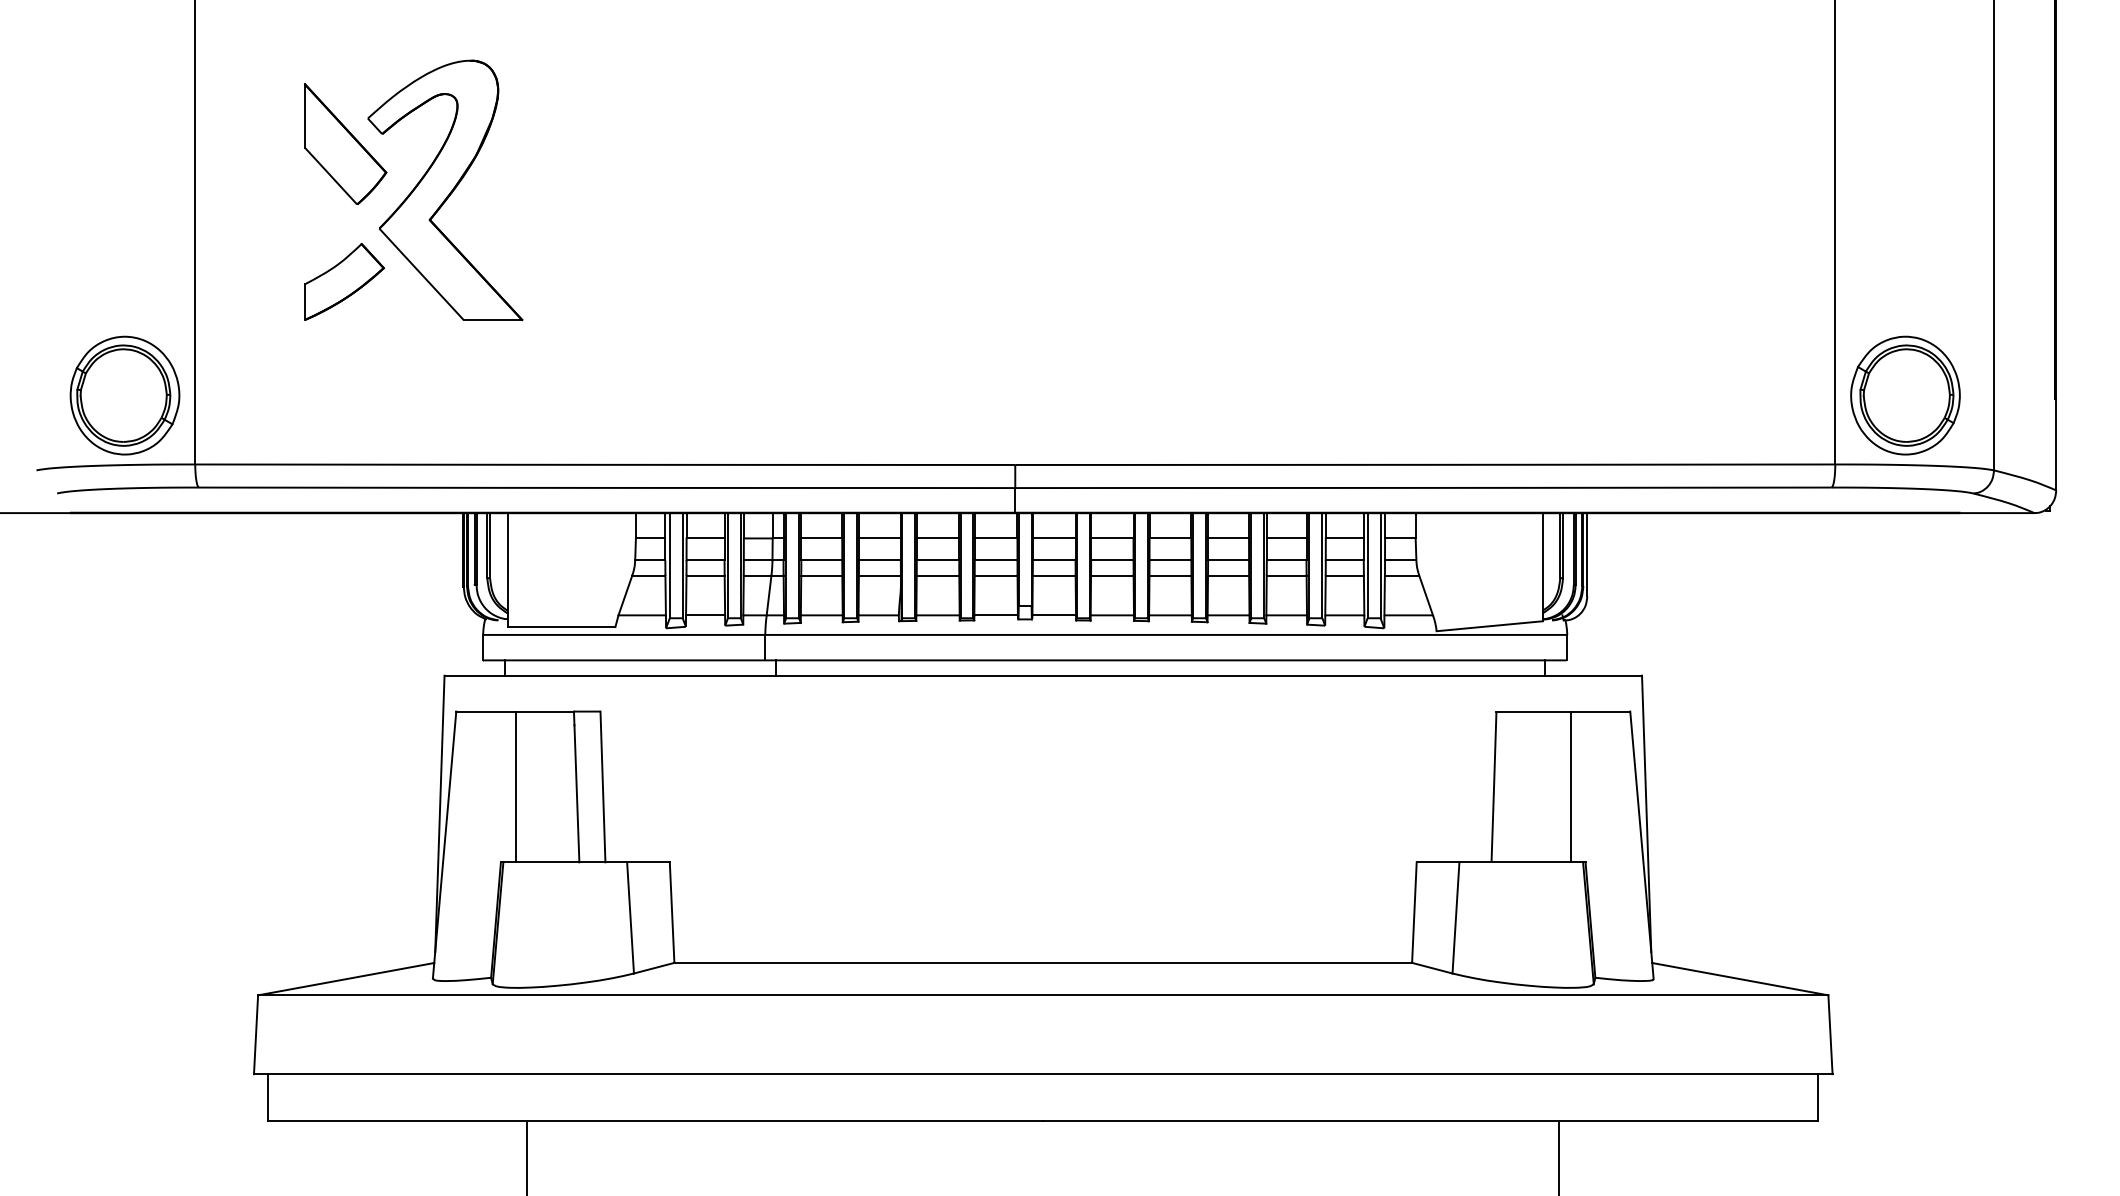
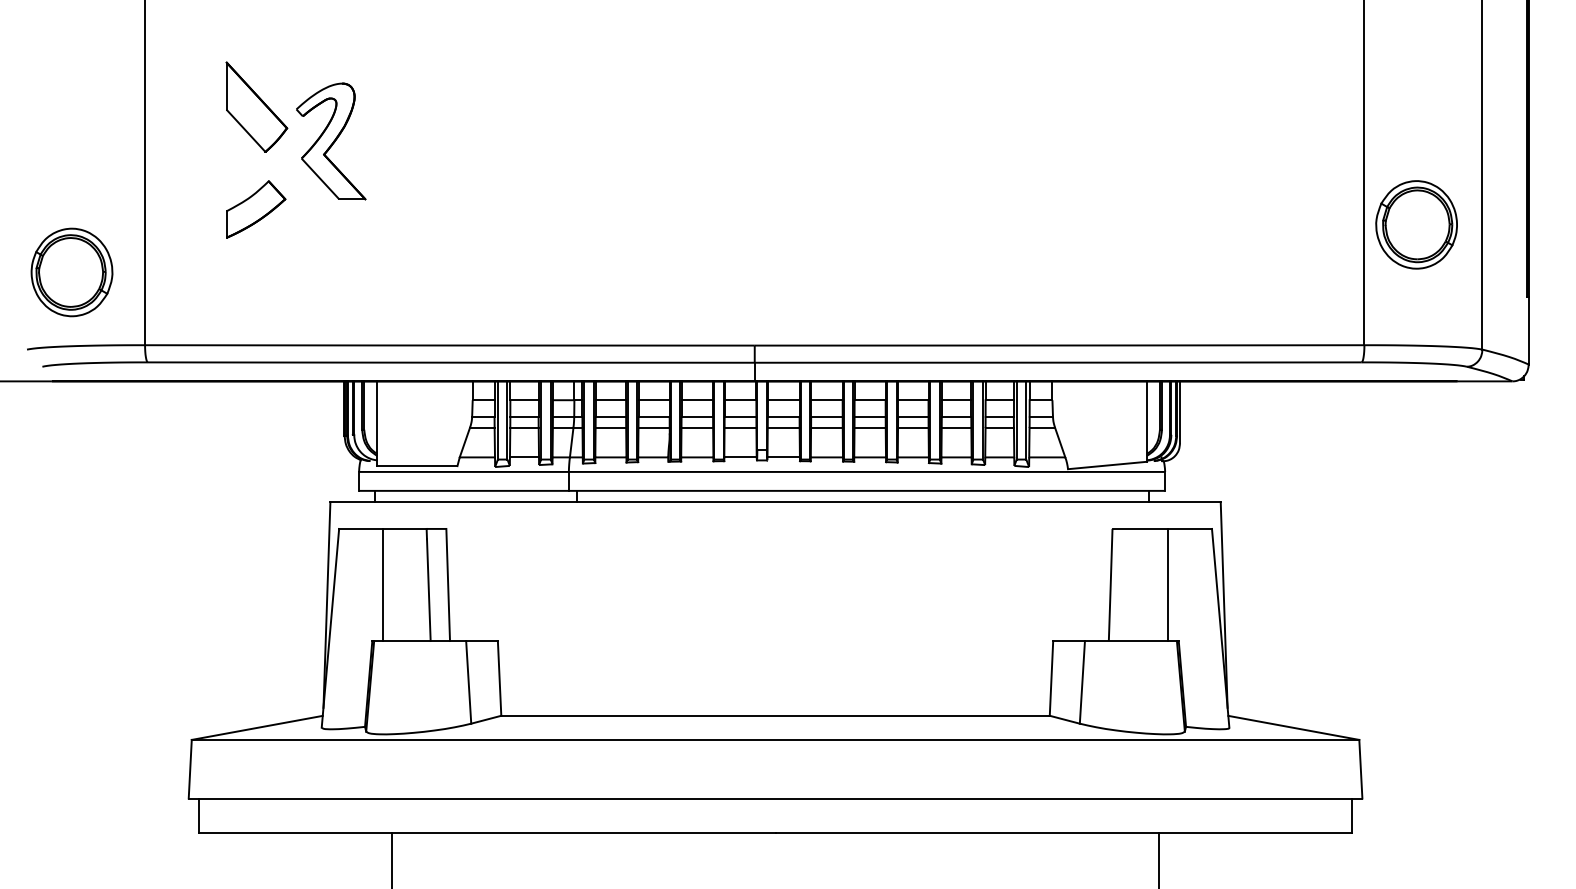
part: (445, 190) -> (331, 141), size x0.6
part: (124, 395) -> (71, 272), moved
part: (1905, 395) -> (1416, 224), moved

